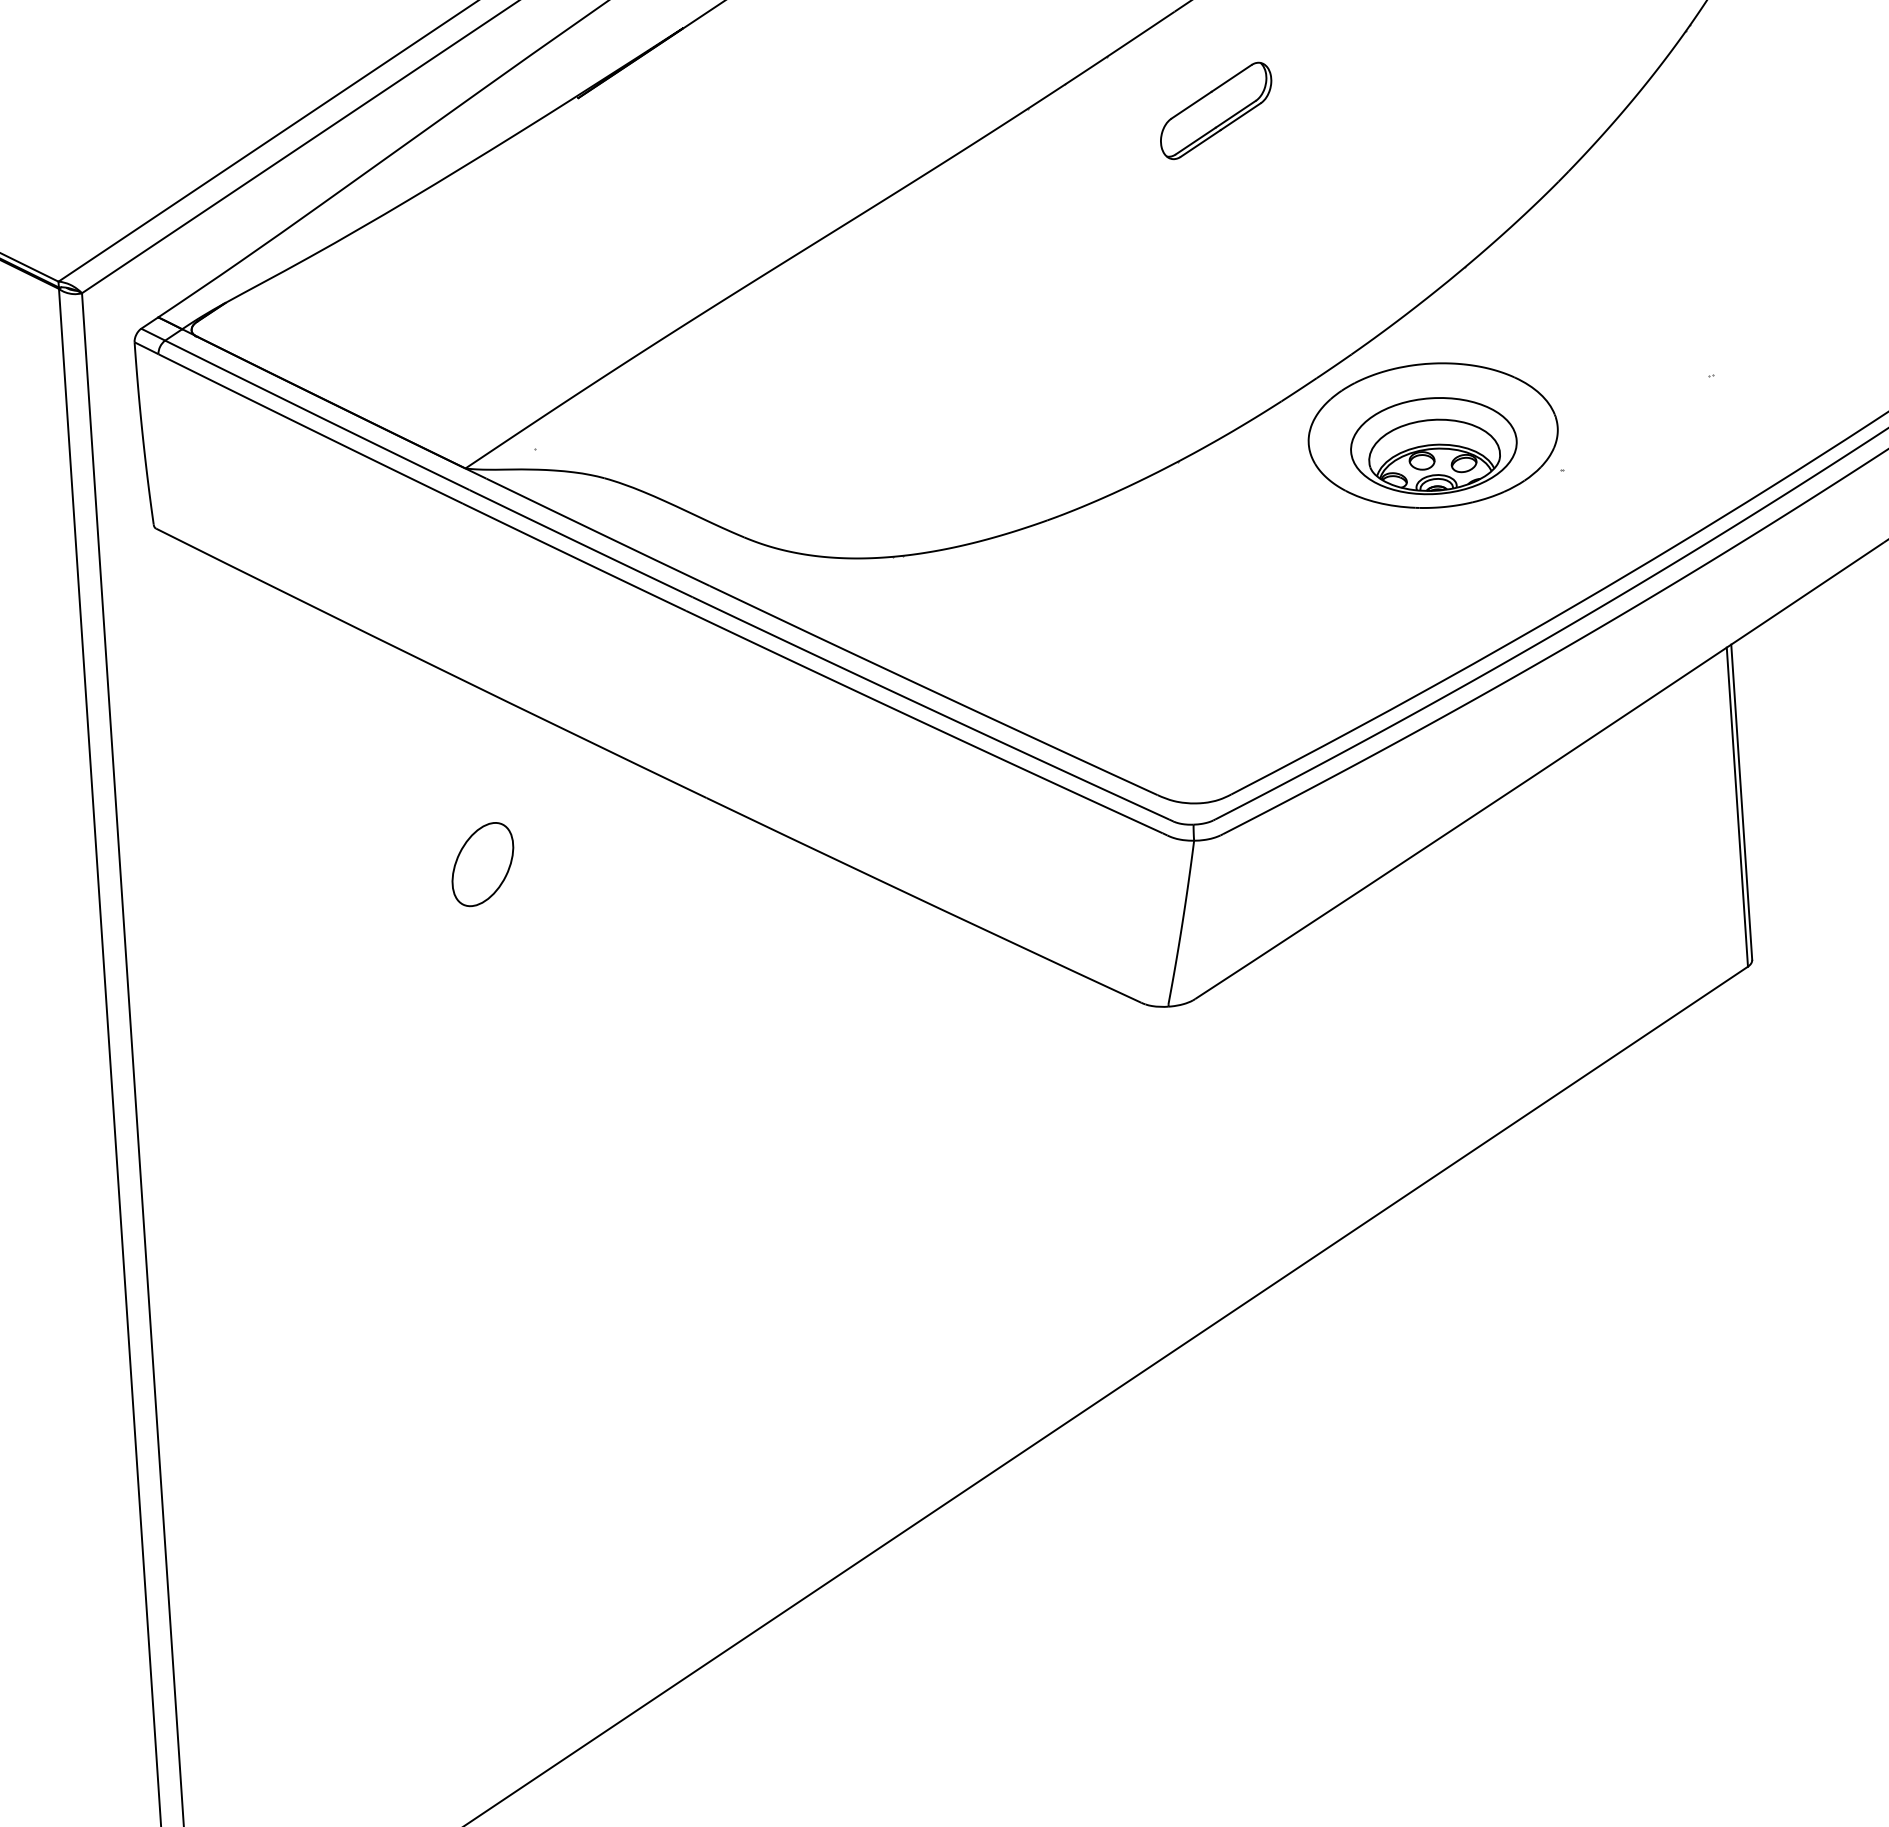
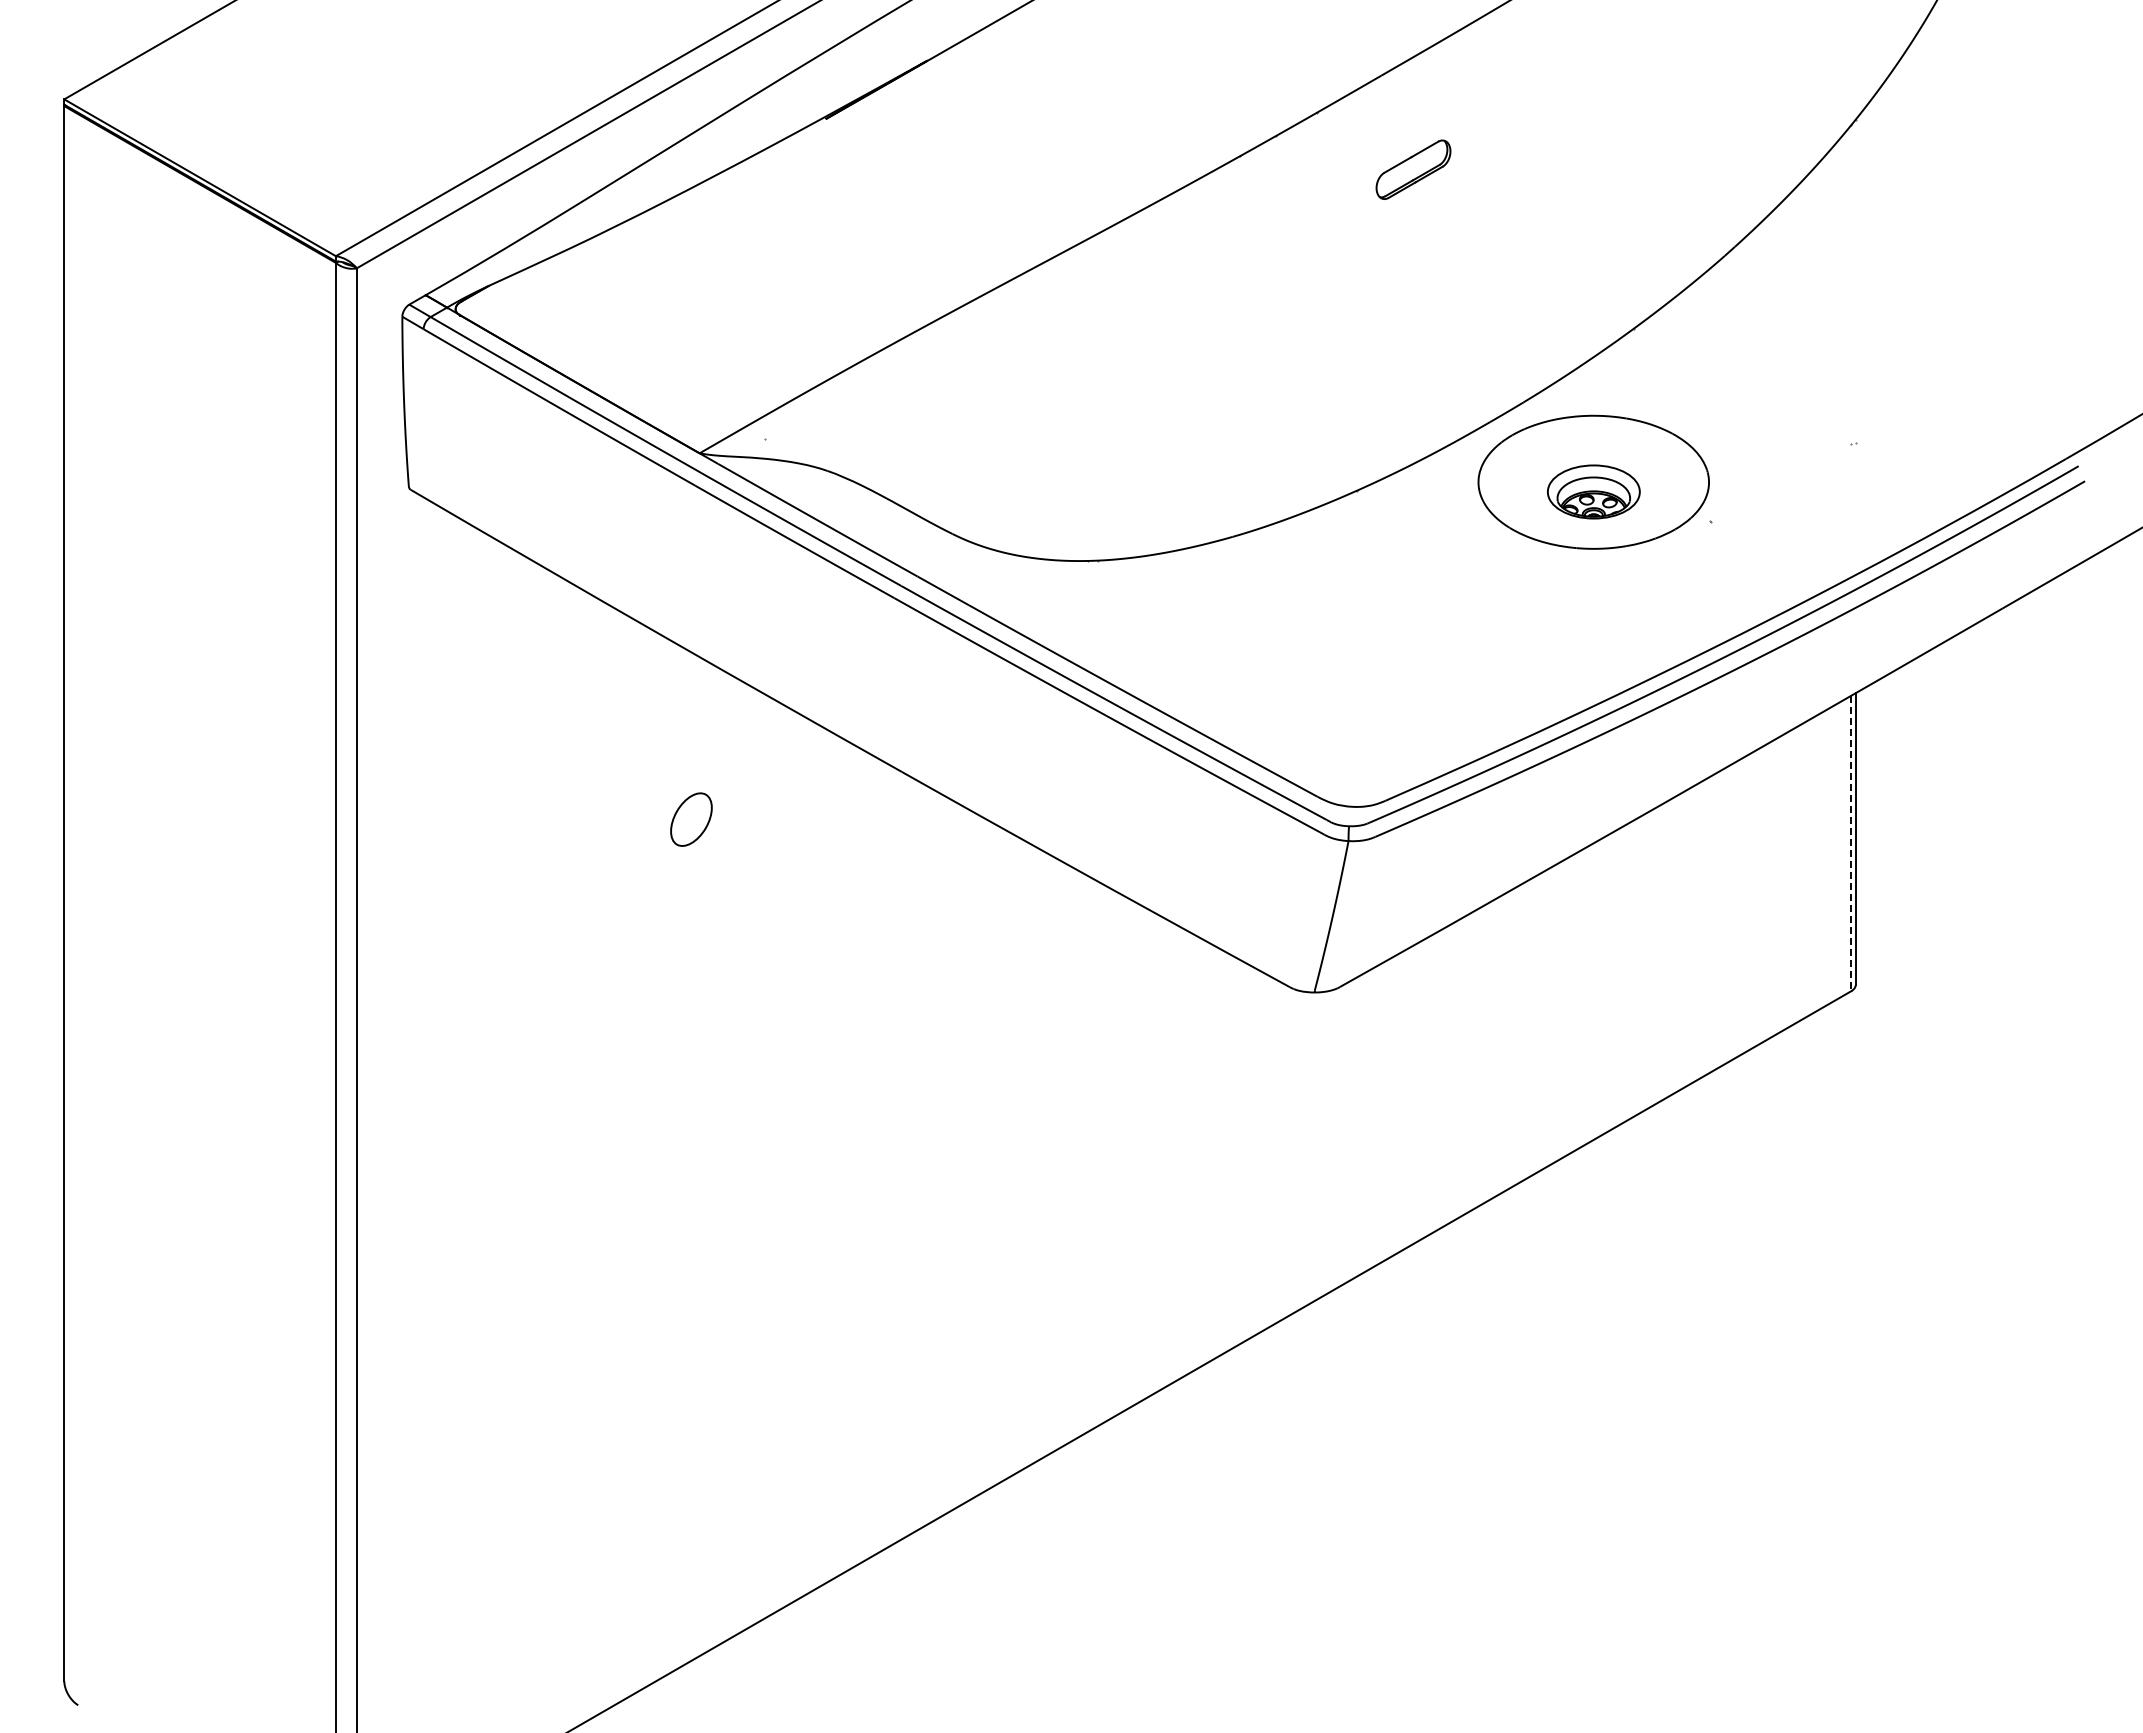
part: (1216, 110) -> (1413, 169), size x0.7
part: (1433, 445) -> (1593, 491), size x0.6
line: (1737, 807) -> (1851, 843), solid -> dashed
part: (482, 864) -> (691, 819), size x0.7

